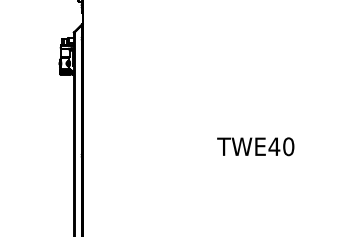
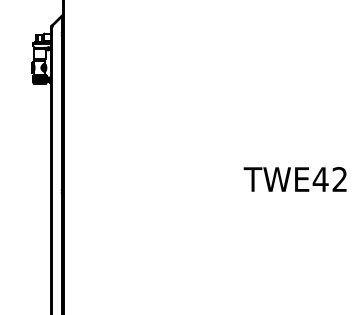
text: (288, 146) -> (339, 179), TWE40 -> TWE42

